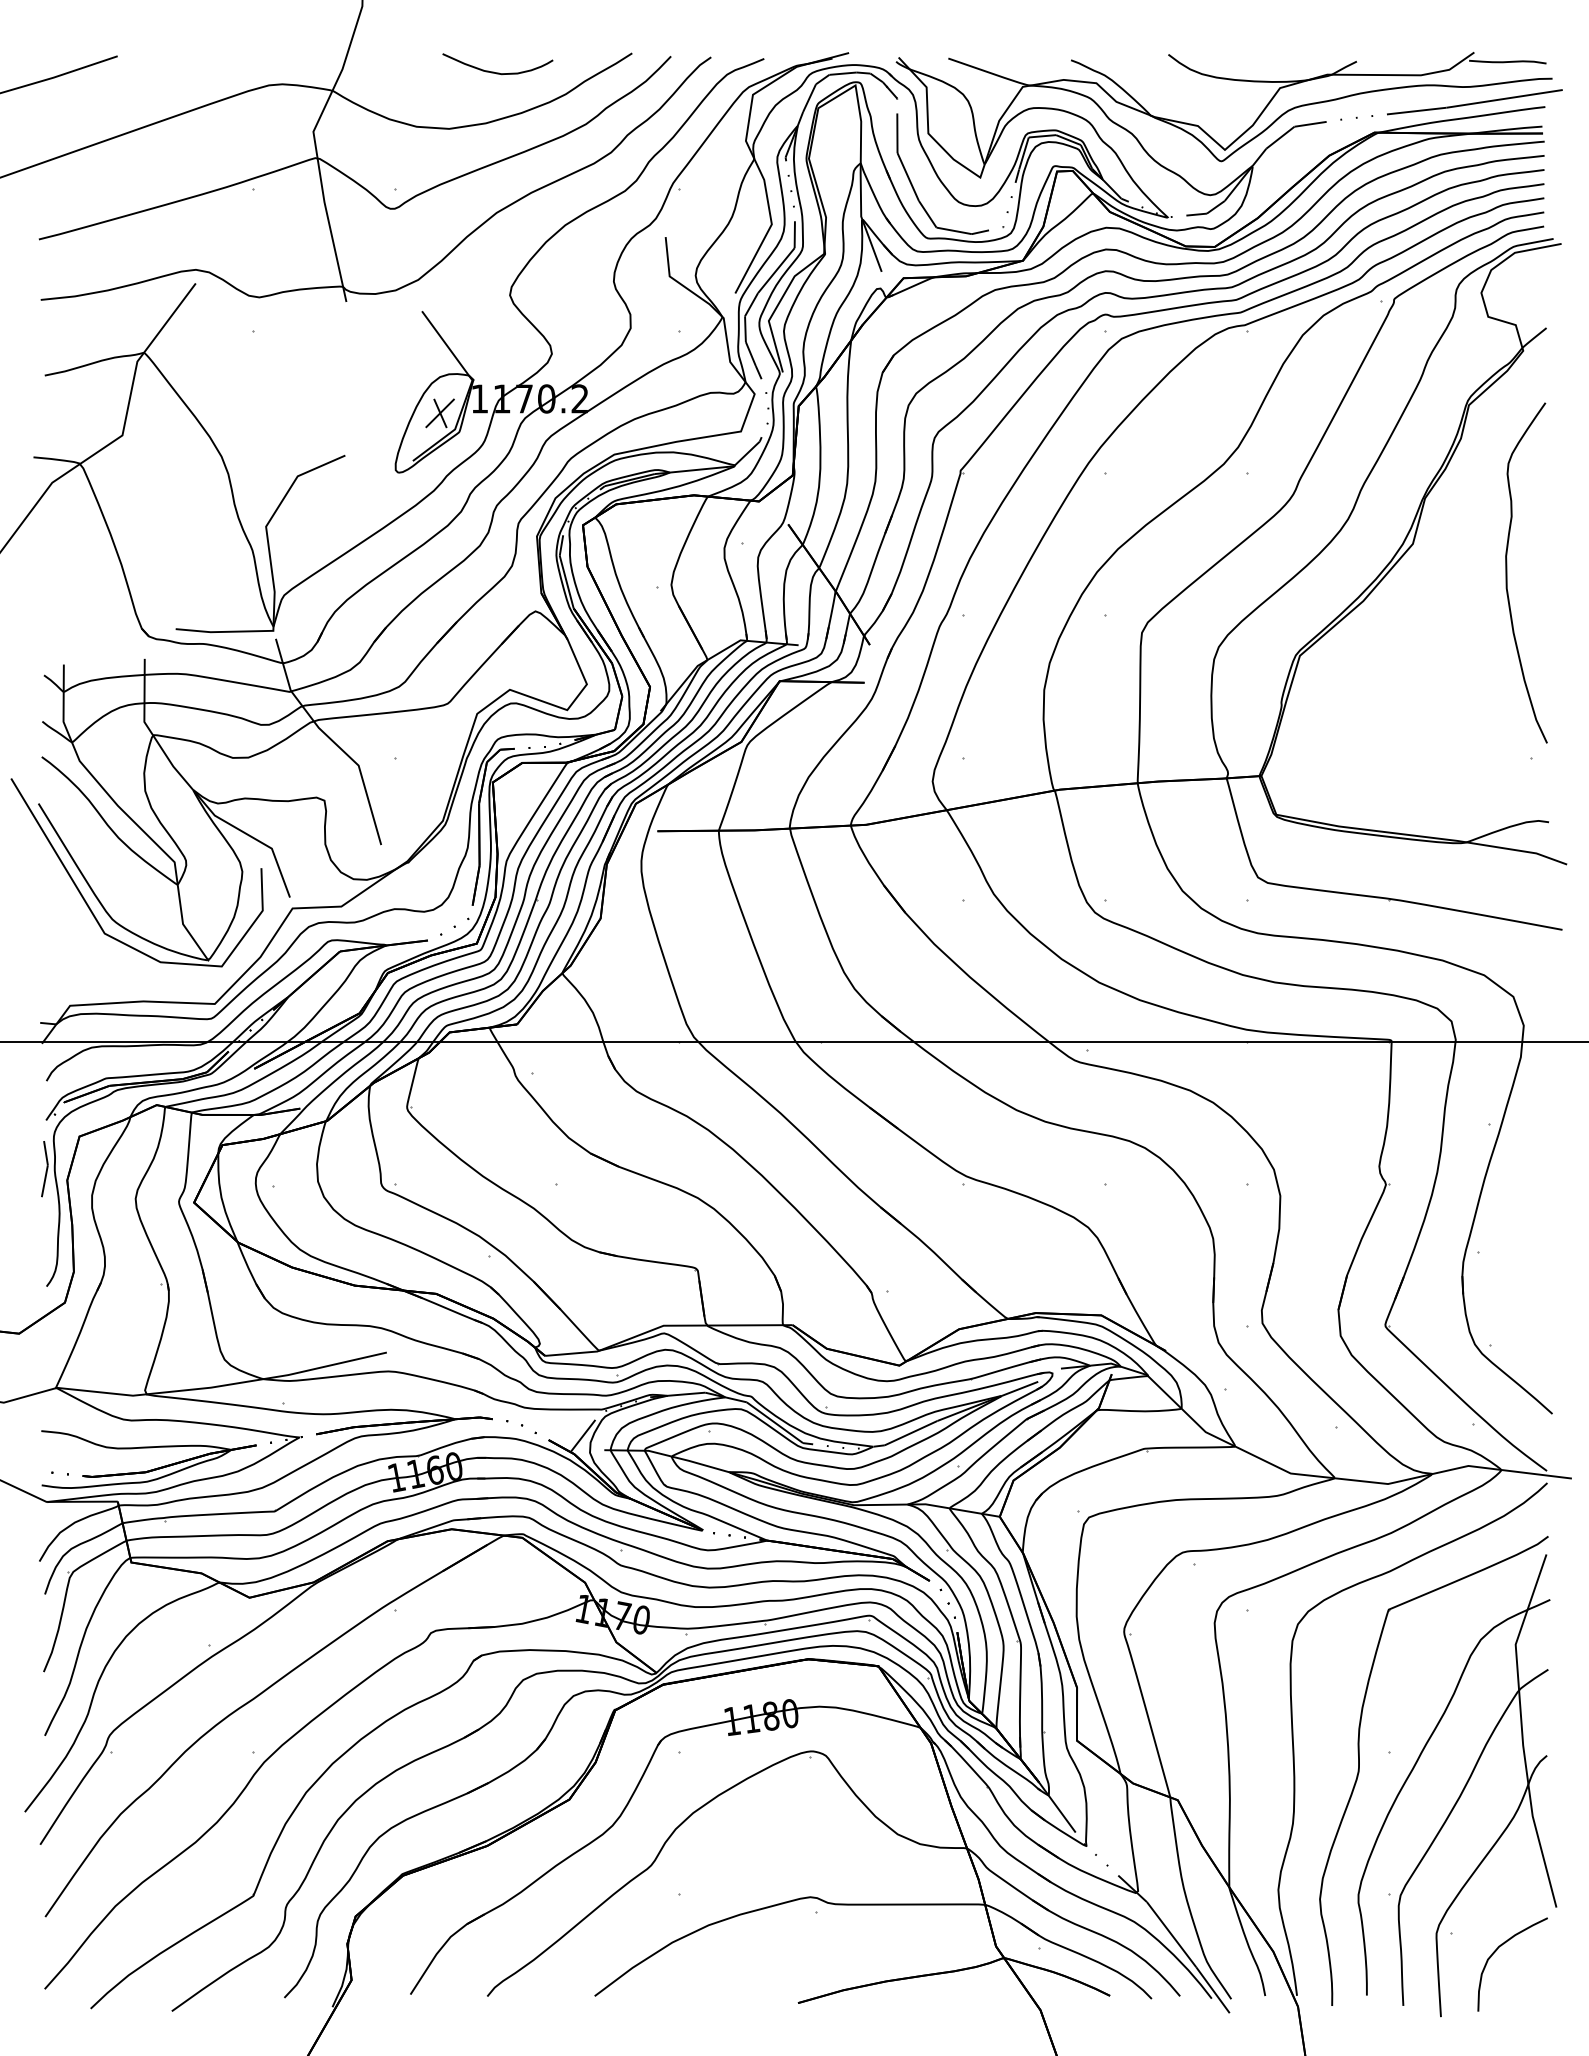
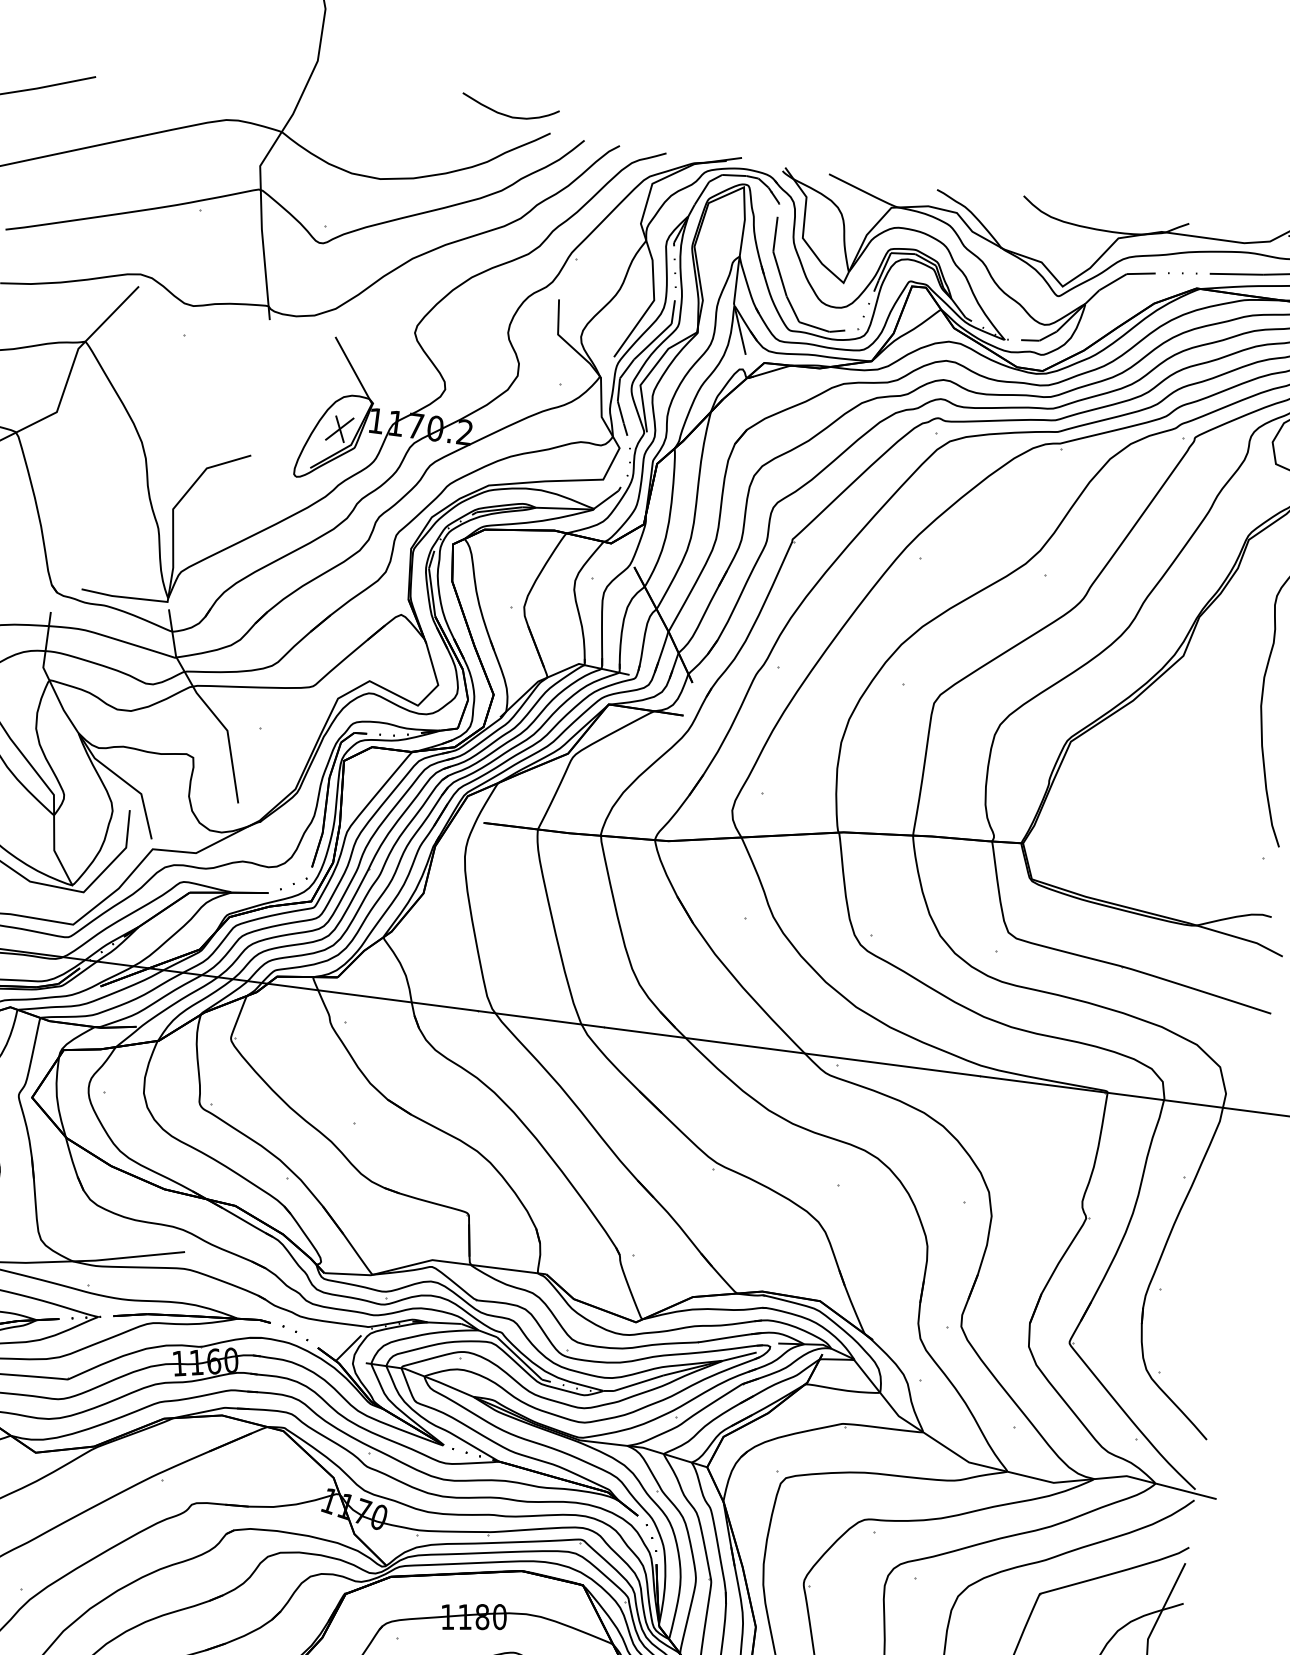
curve: (494, 71) -> (506, 114), moved

